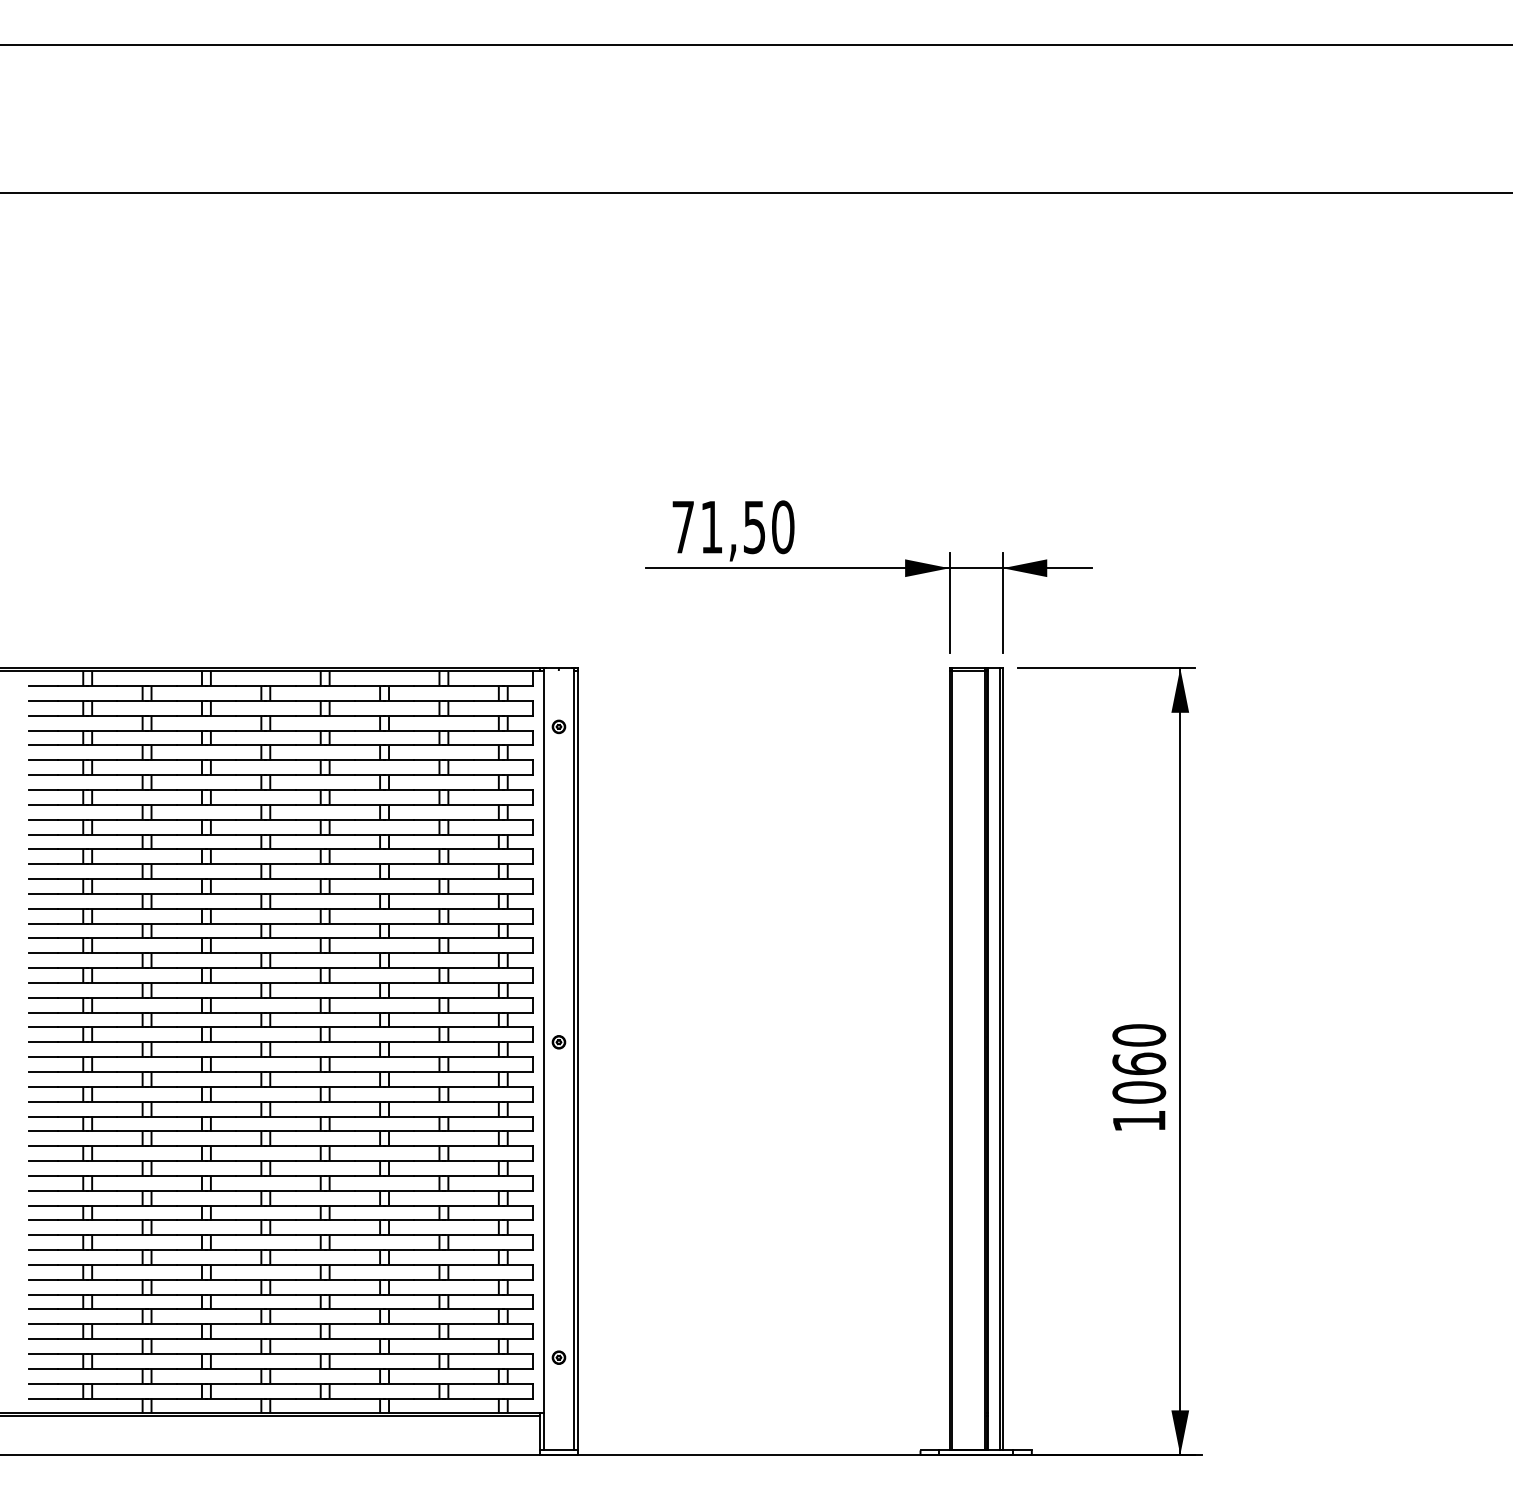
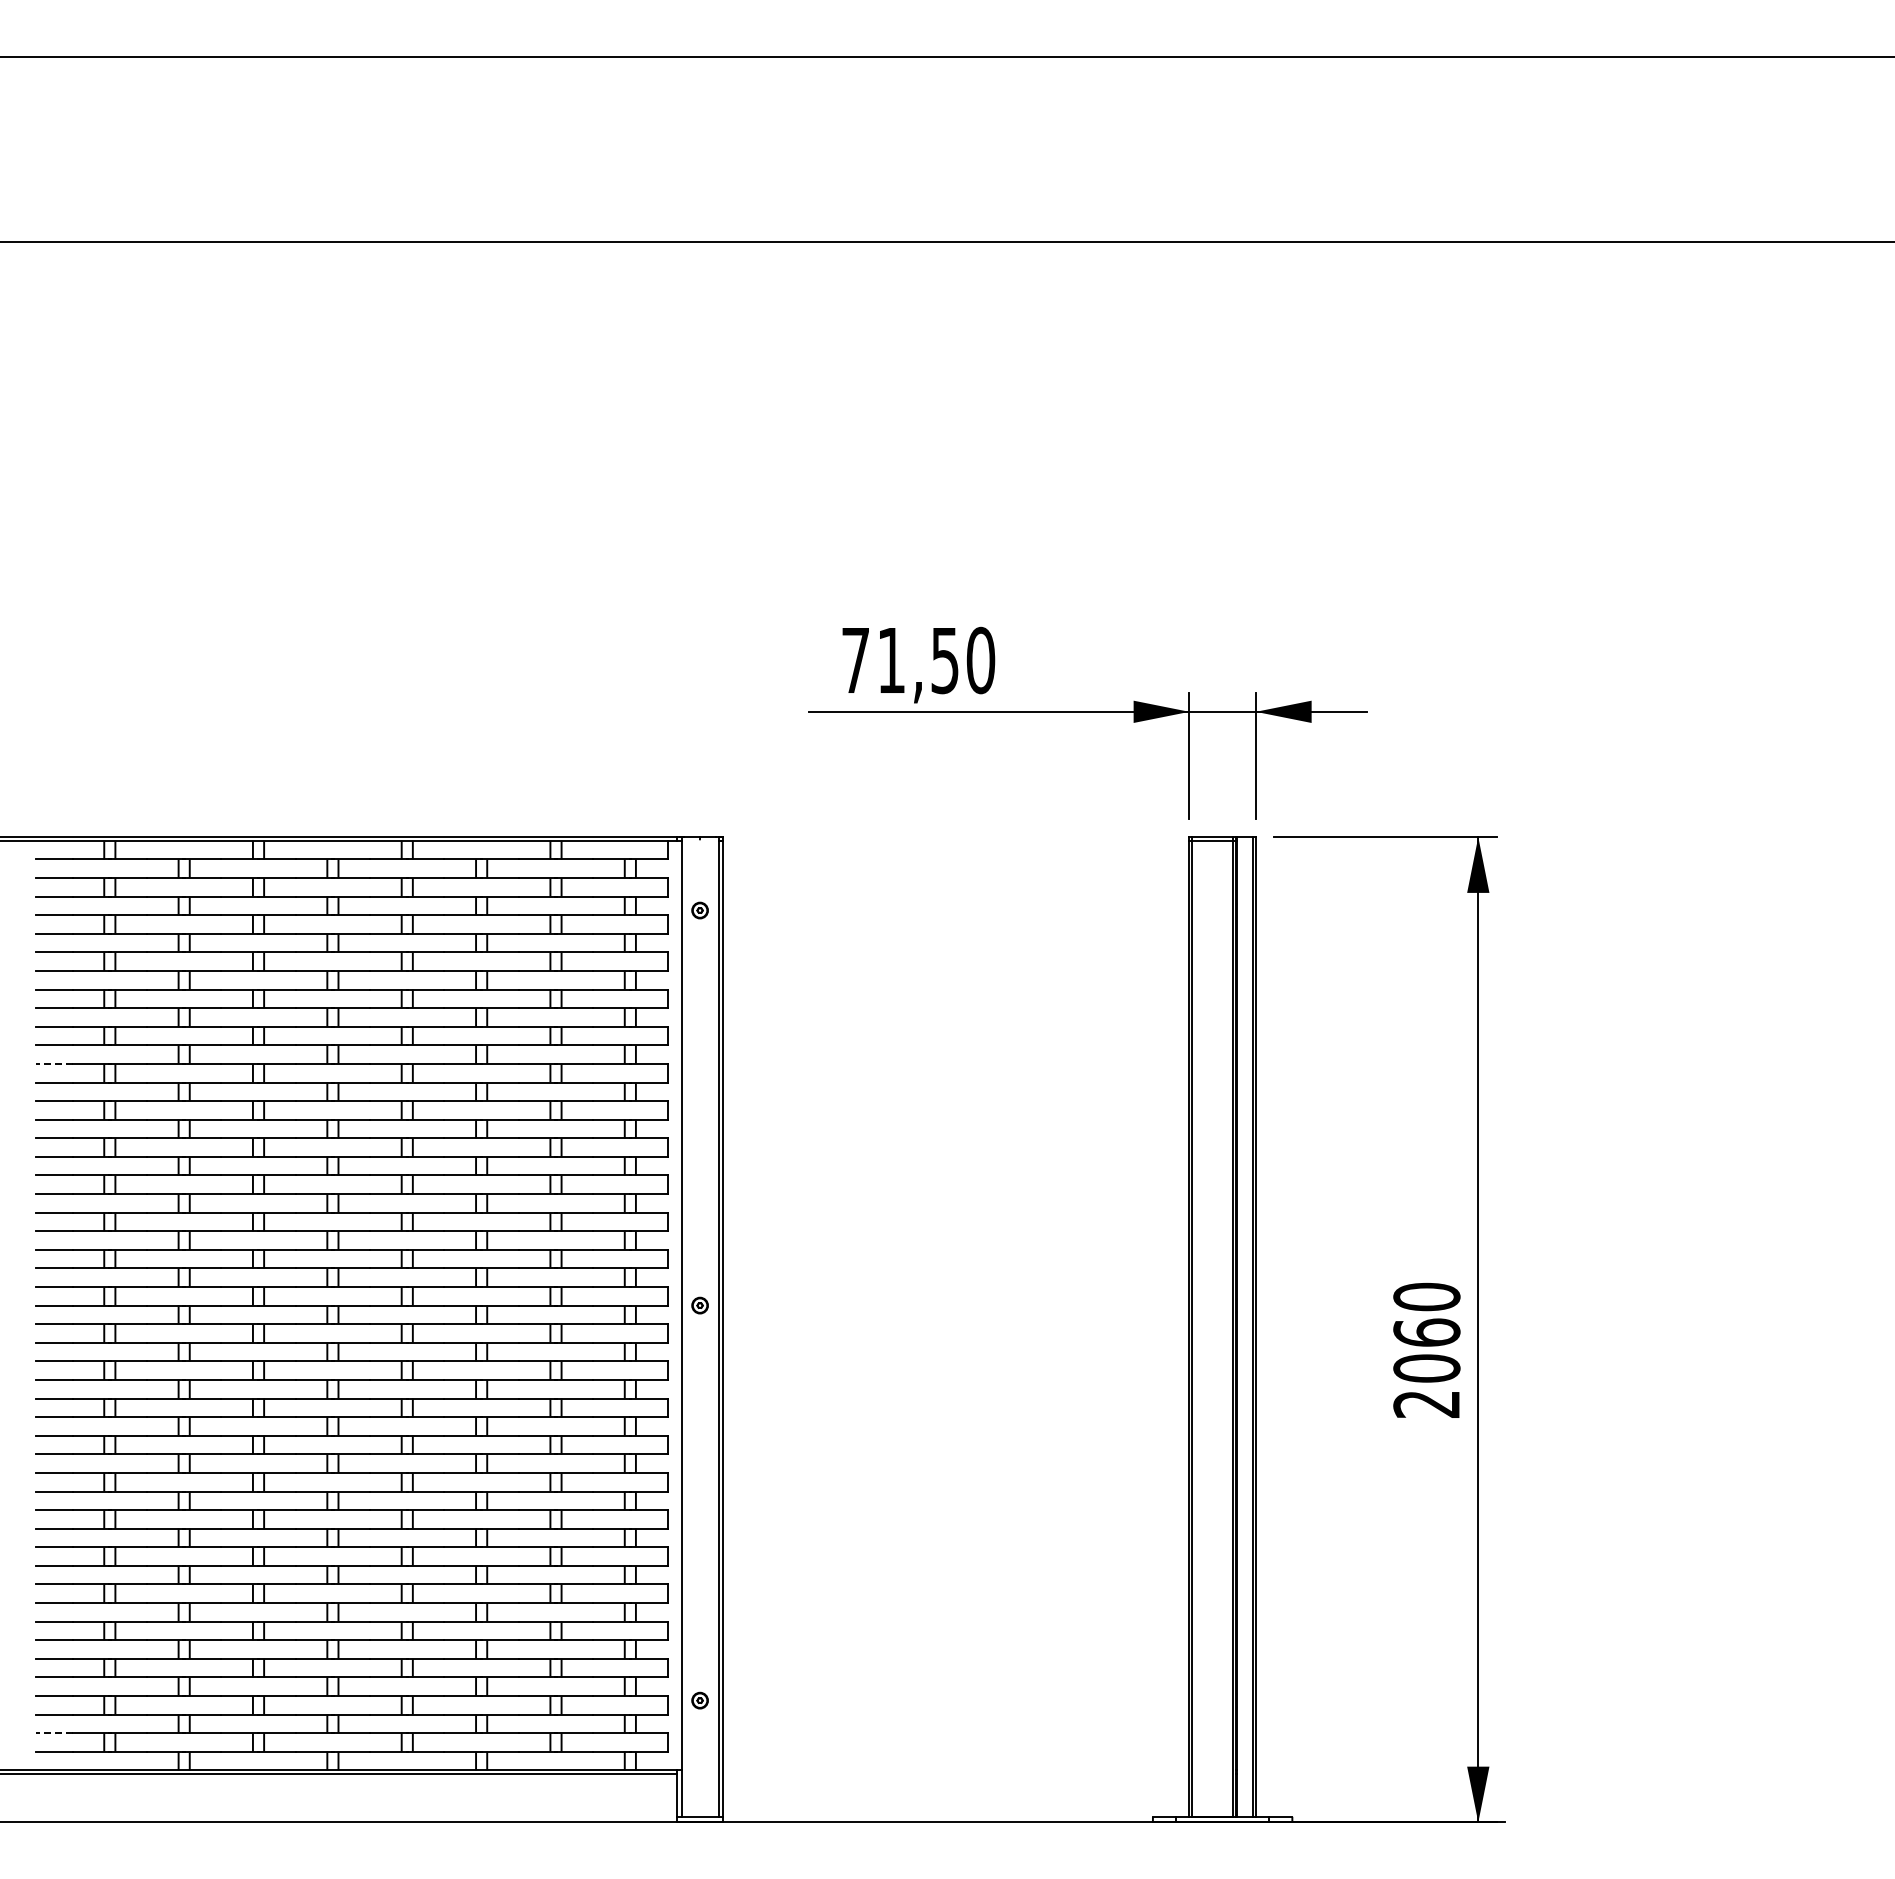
line: (42, 849) -> (53, 1063), solid -> dashed
text: (1138, 1121) -> (1426, 1404), 1060 -> 2060
line: (42, 1383) -> (53, 1733), solid -> dashed

